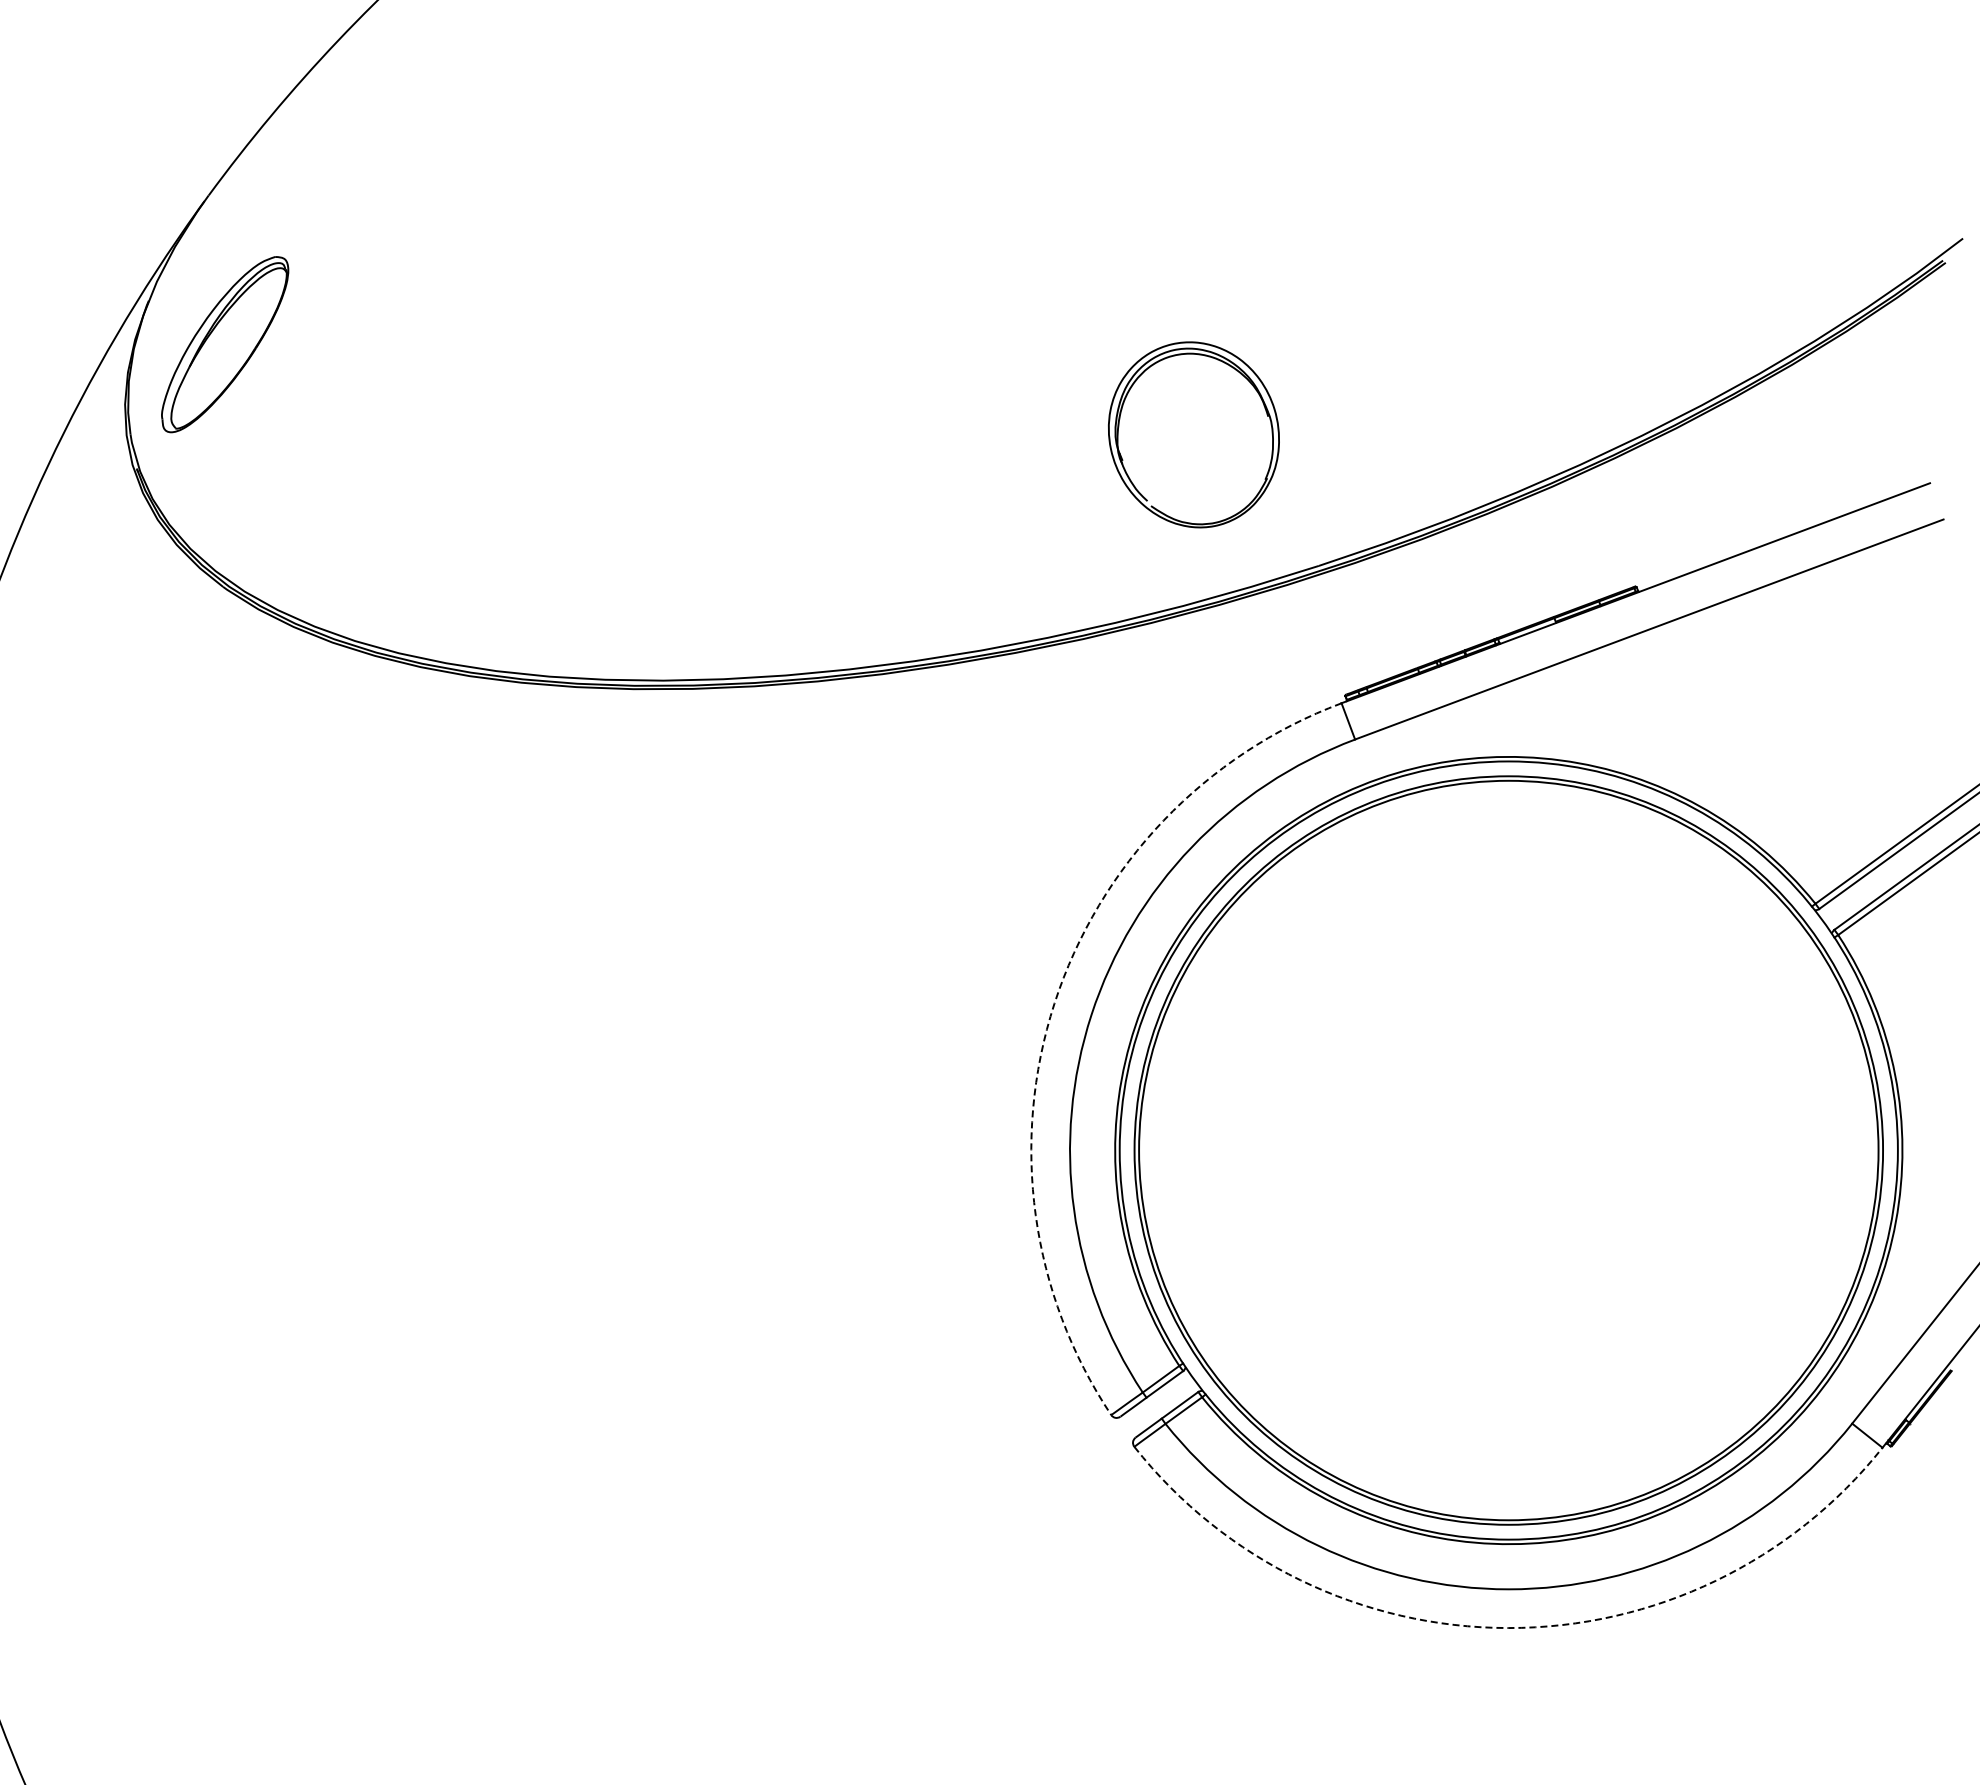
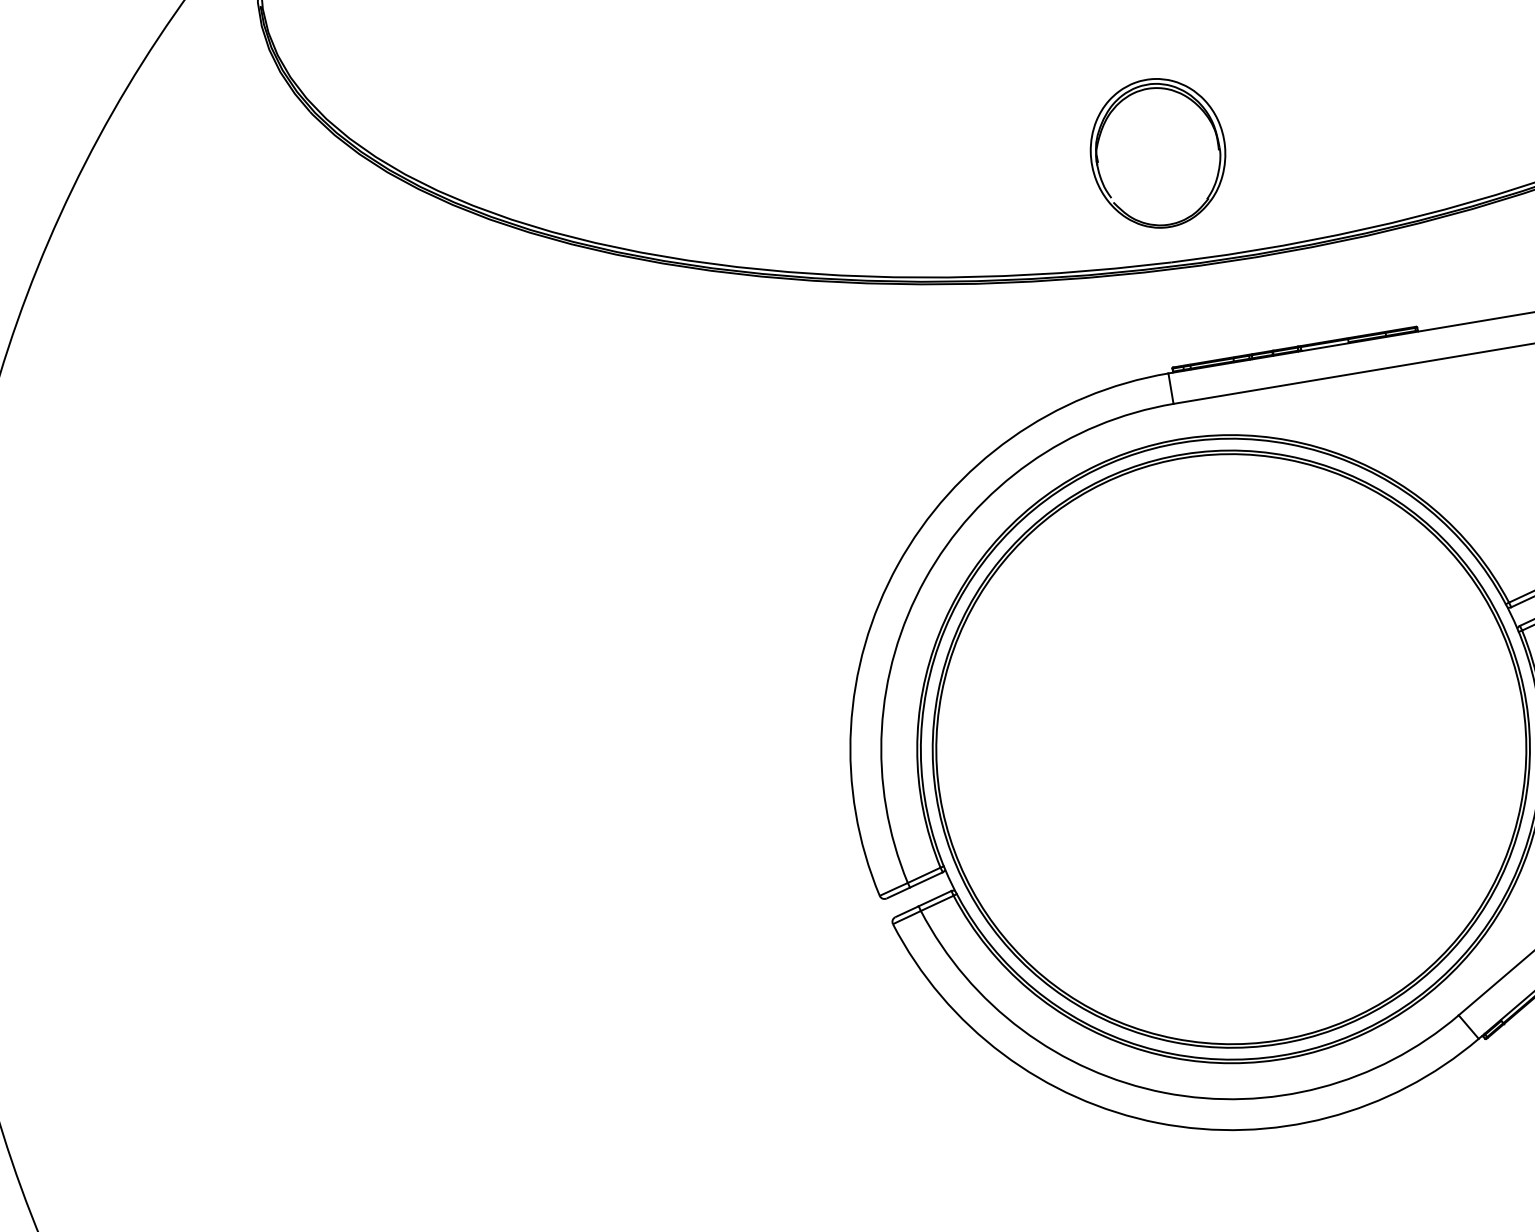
part: (1193, 434) -> (1157, 152), moved
arc: (1054, 1003) -> (897, 564), dashed -> solid
arc: (1508, 1628) -> (1158, 1123), dashed -> solid

